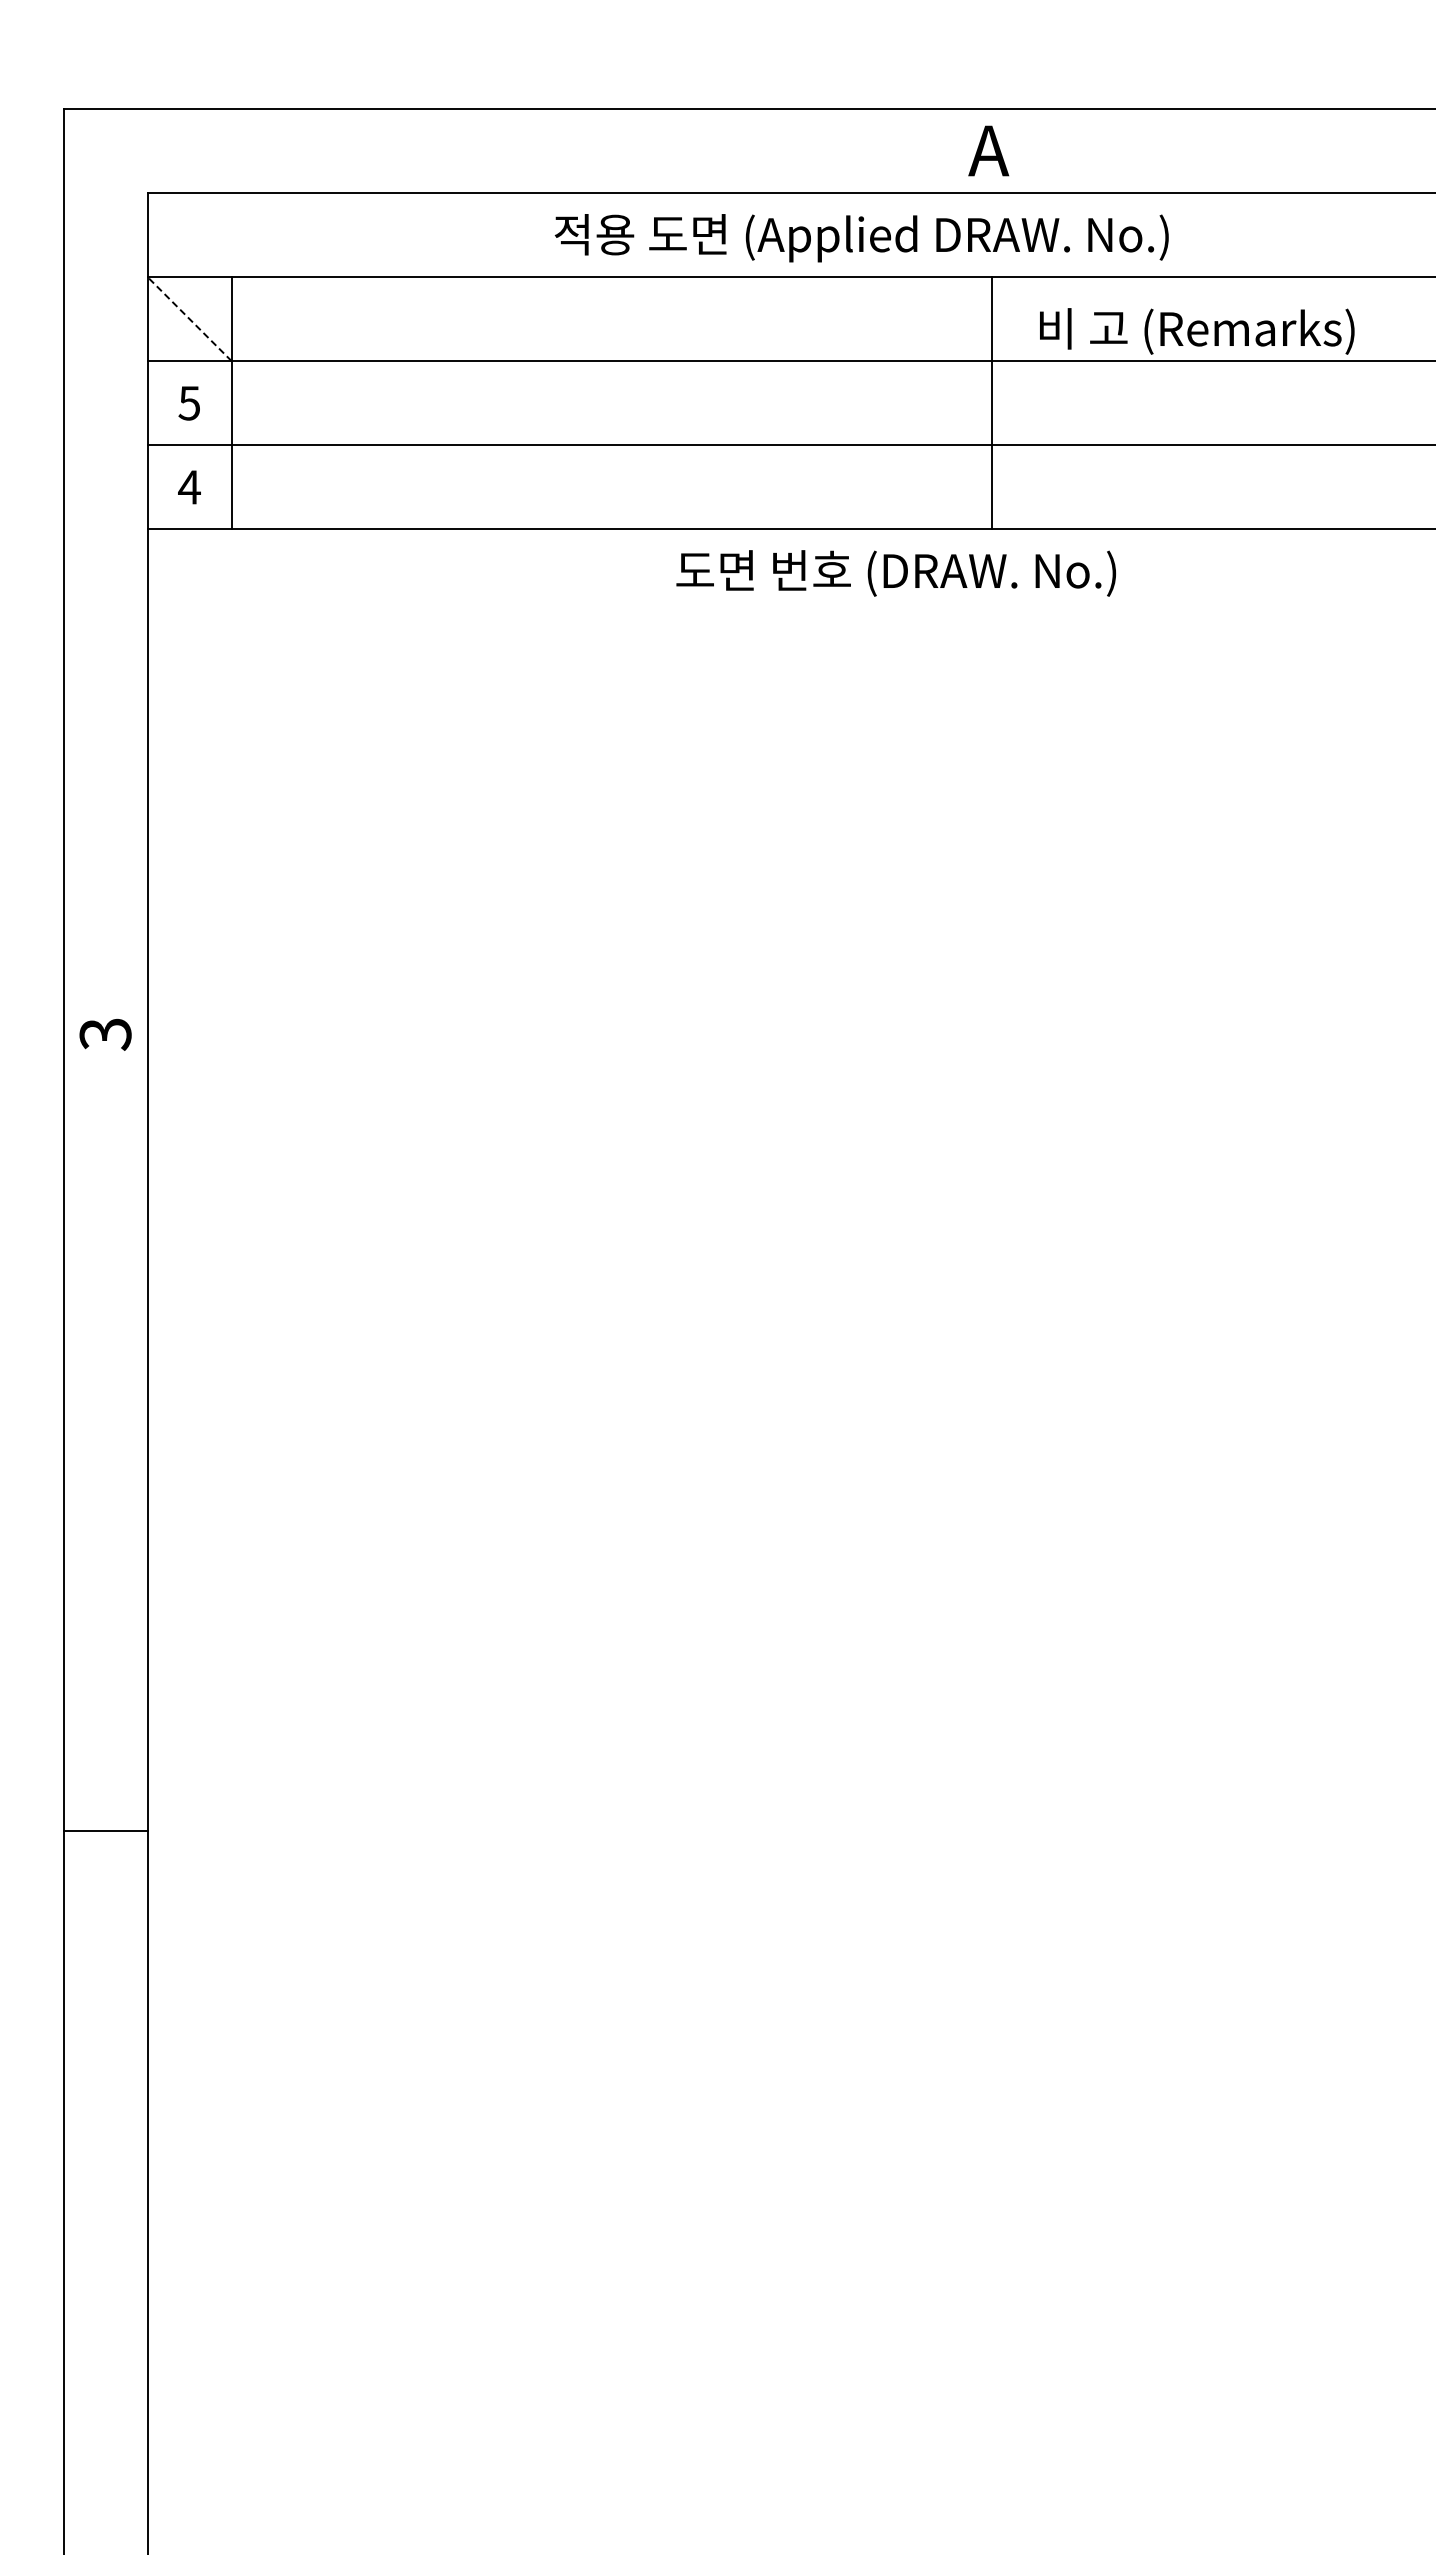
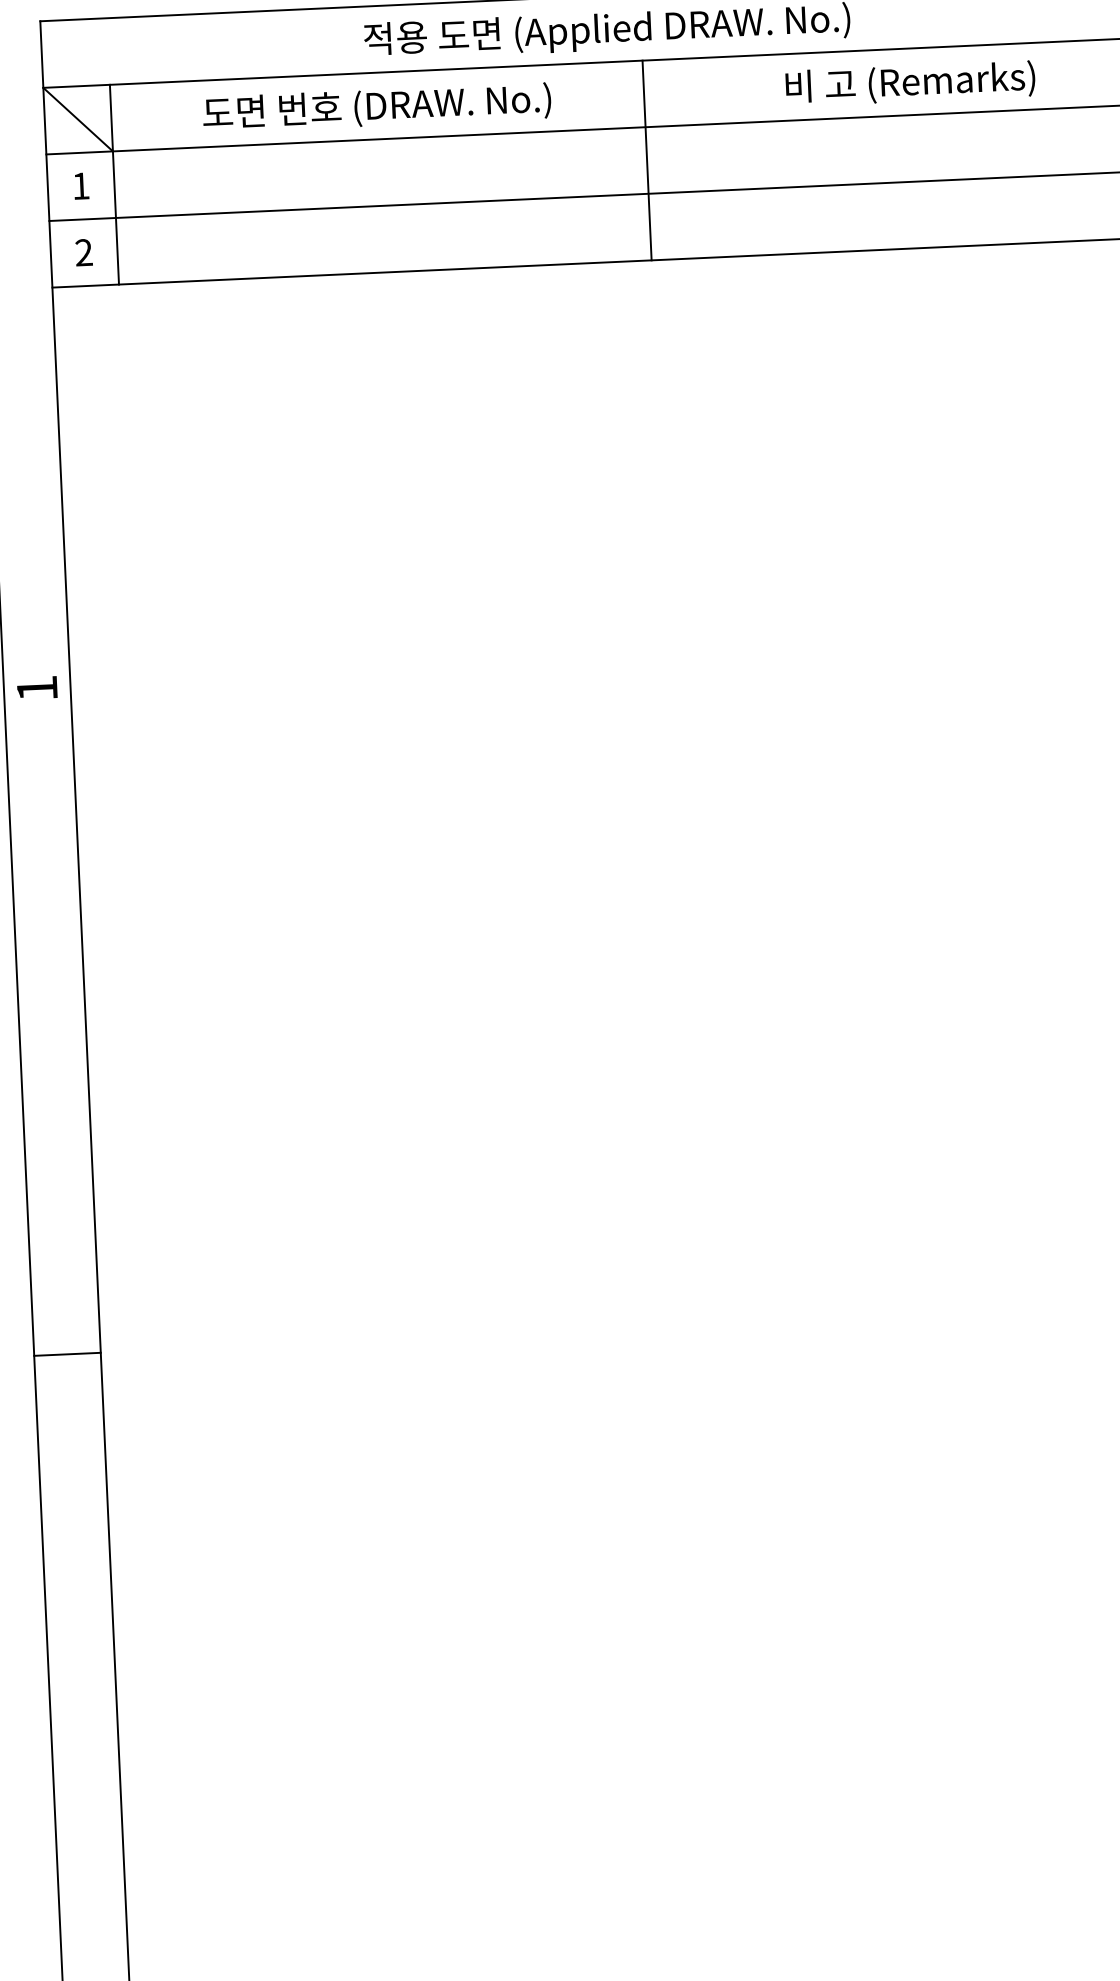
line: (189, 318) -> (77, 119), dashed -> solid
text: (1197, 331) -> (910, 83), moved
text: (188, 403) -> (80, 186), 5 -> 1
line: (991, 403) -> (646, 160), moved
text: (189, 487) -> (84, 252), 4 -> 2
text: (895, 573) -> (376, 107), moved
text: (105, 1034) -> (37, 688), 3 -> 1
line: (105, 1831) -> (67, 1354), moved

